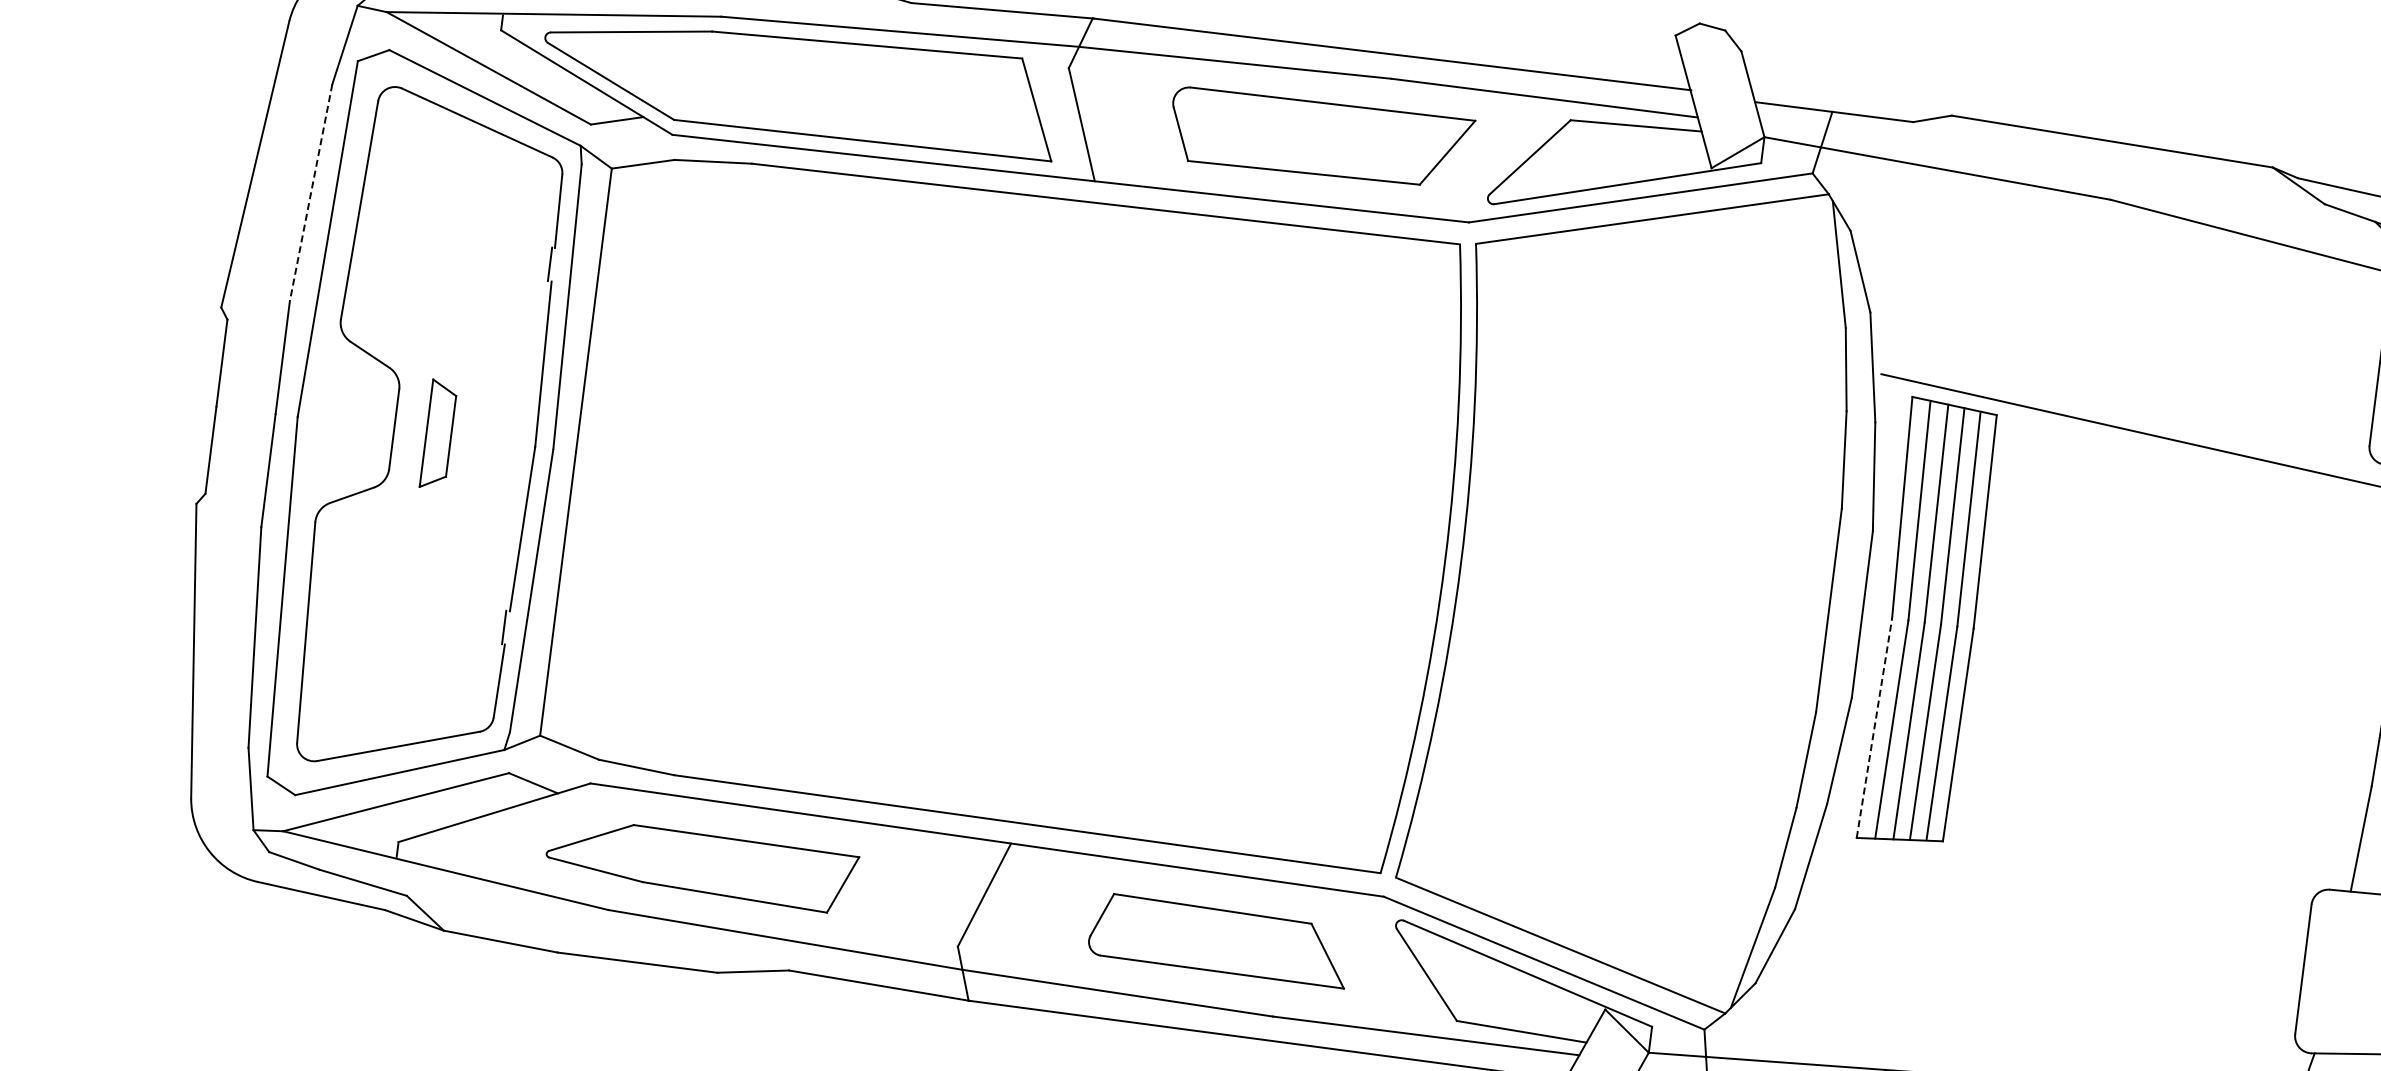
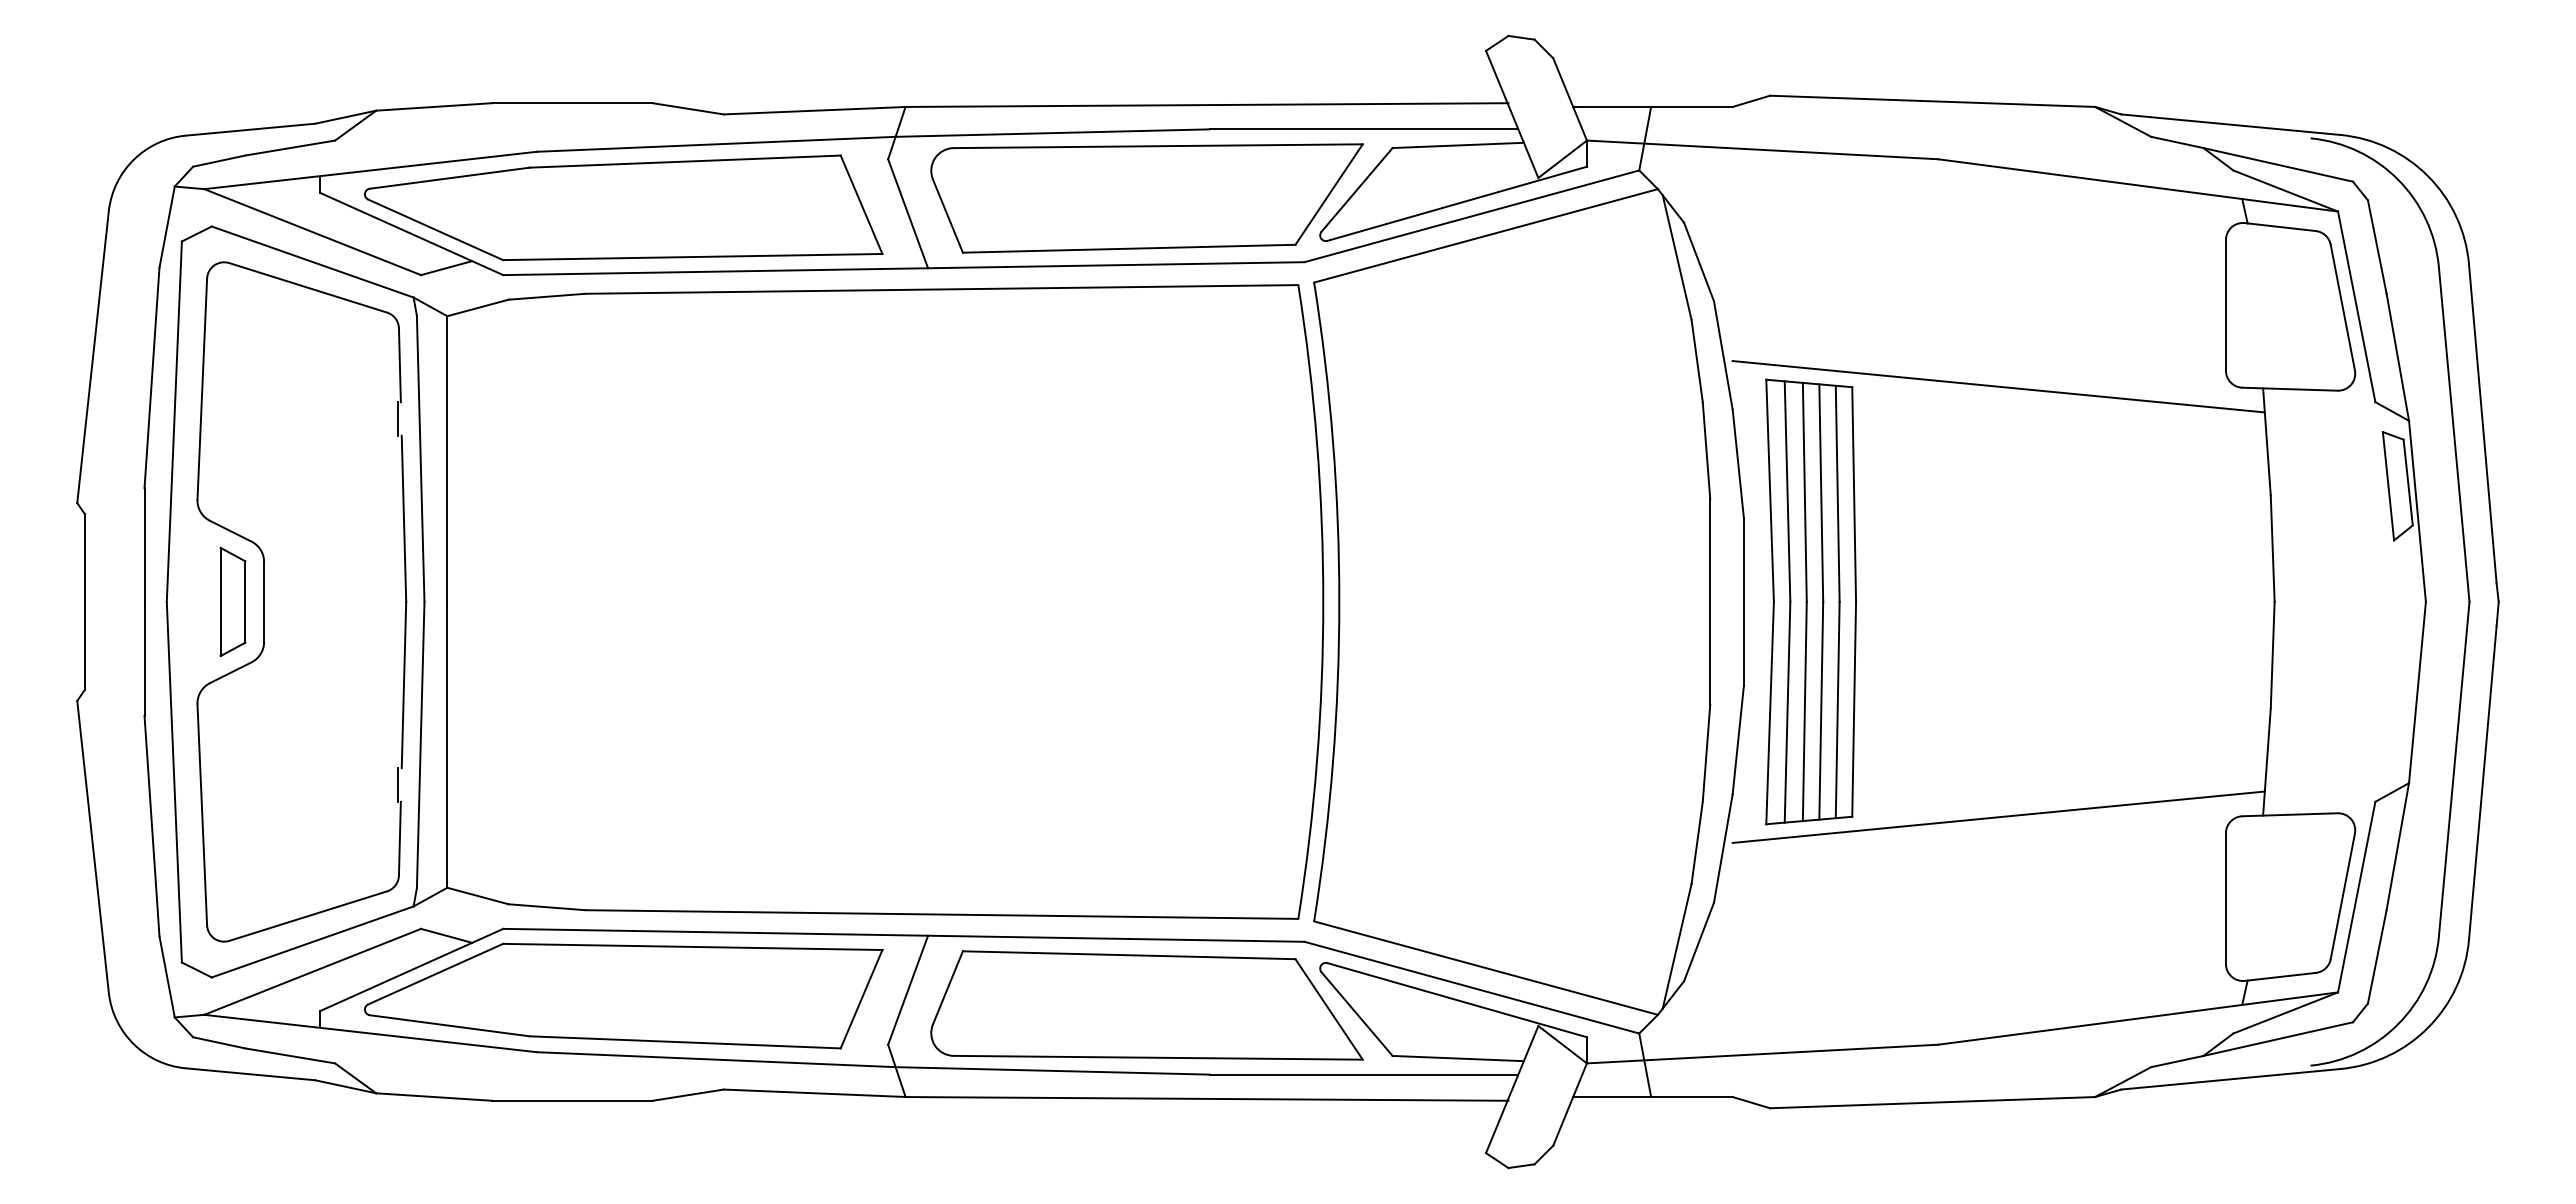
part: (1320, 139) -> (1146, 198), size x1.43
line: (310, 193) -> (151, 378), dashed -> solid
part: (438, 434) -> (232, 601), moved
line: (1874, 727) -> (1770, 712), dashed -> solid
line: (2088, 859) -> (1998, 816), added
part: (701, 864) -> (623, 995), size x1.67
part: (1219, 940) -> (1146, 1005), size x1.67

